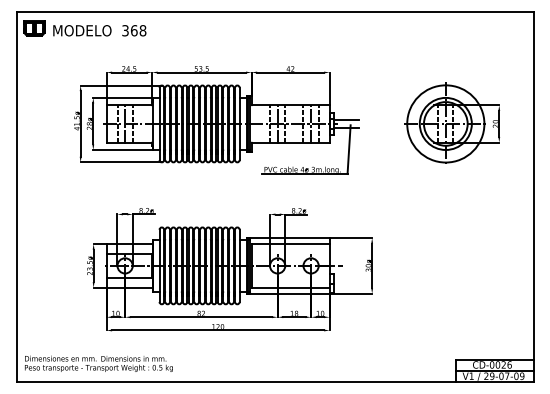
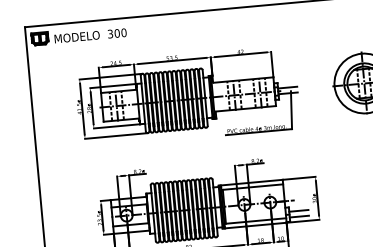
text: (138, 30) -> (120, 32), 368 -> 300
line: (346, 279) -> (298, 210), added
line: (346, 287) -> (299, 216), added

